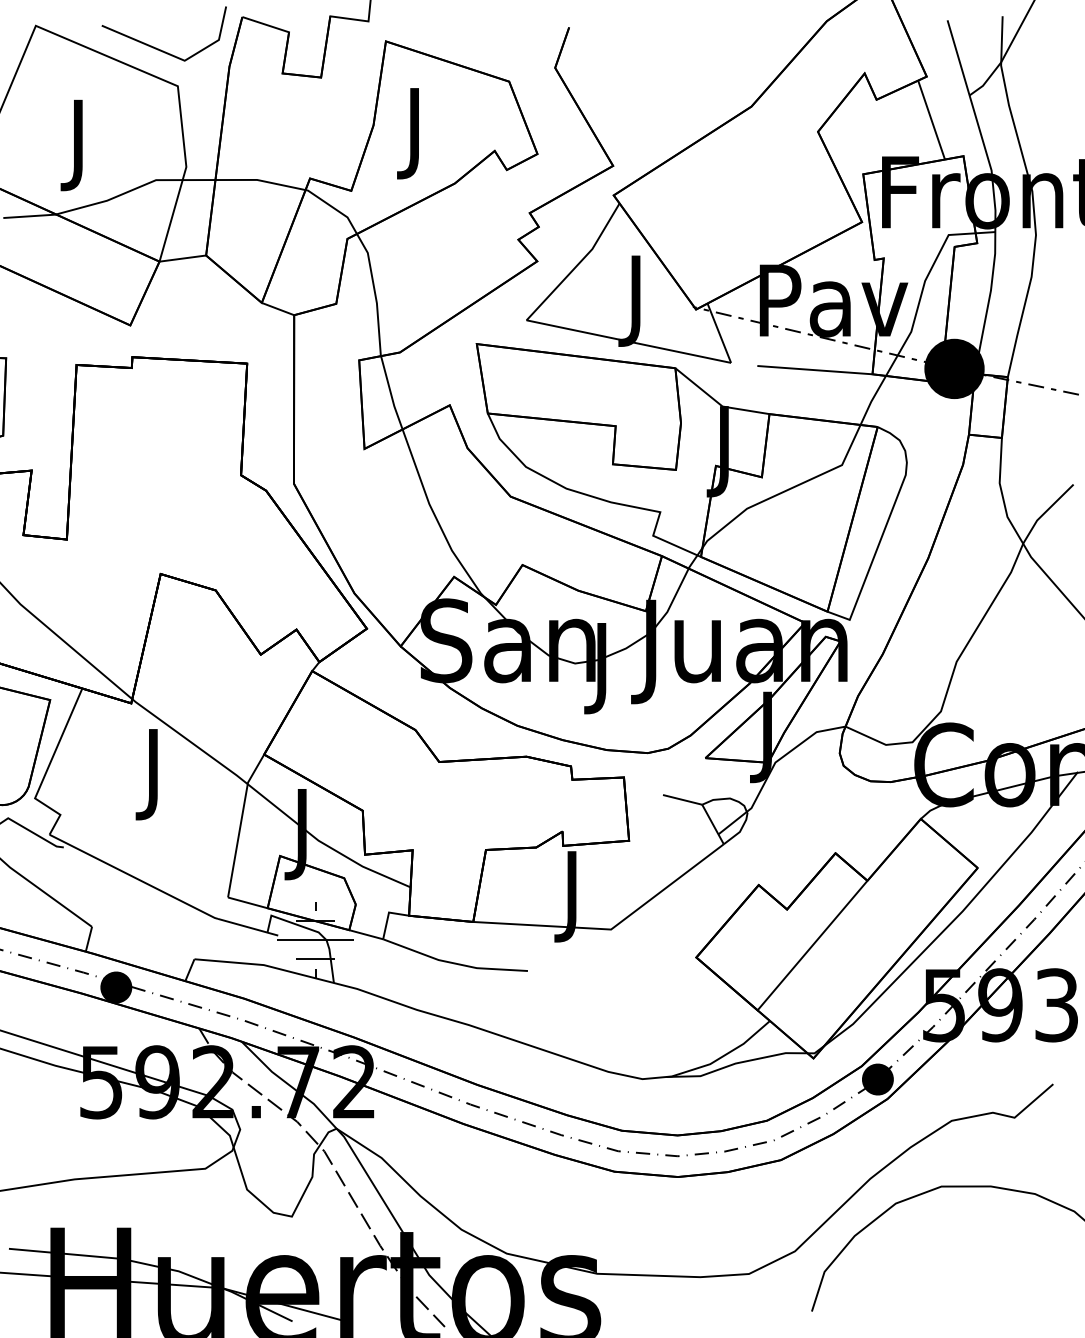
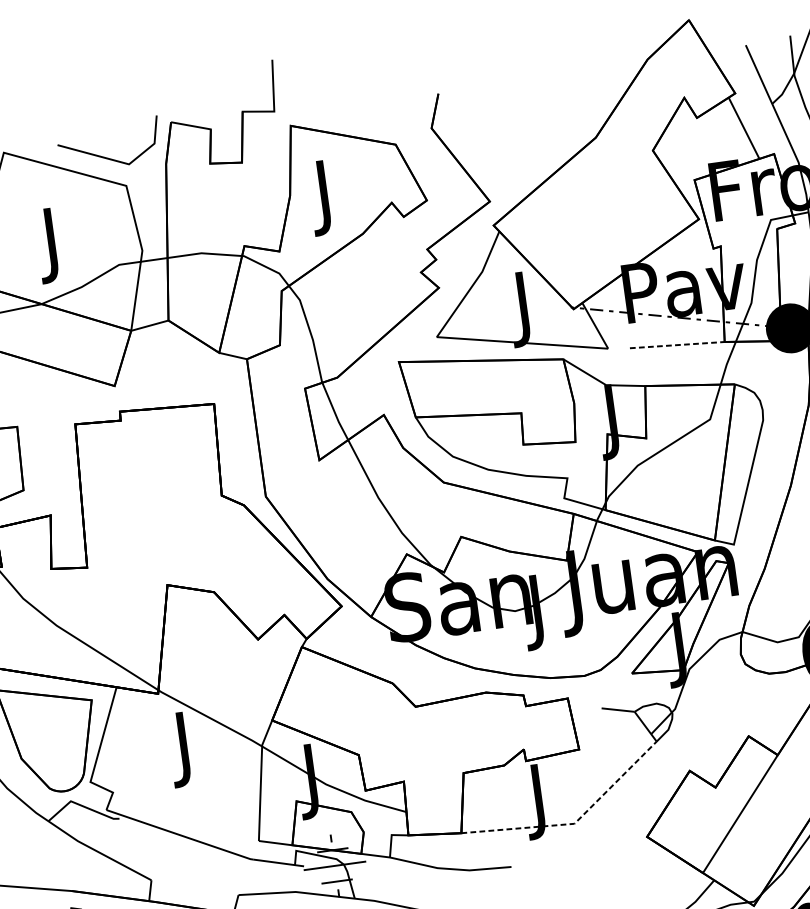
line: (814, 370) -> (677, 345), solid -> dashed
line: (611, 928) -> (574, 822), solid -> dashed

